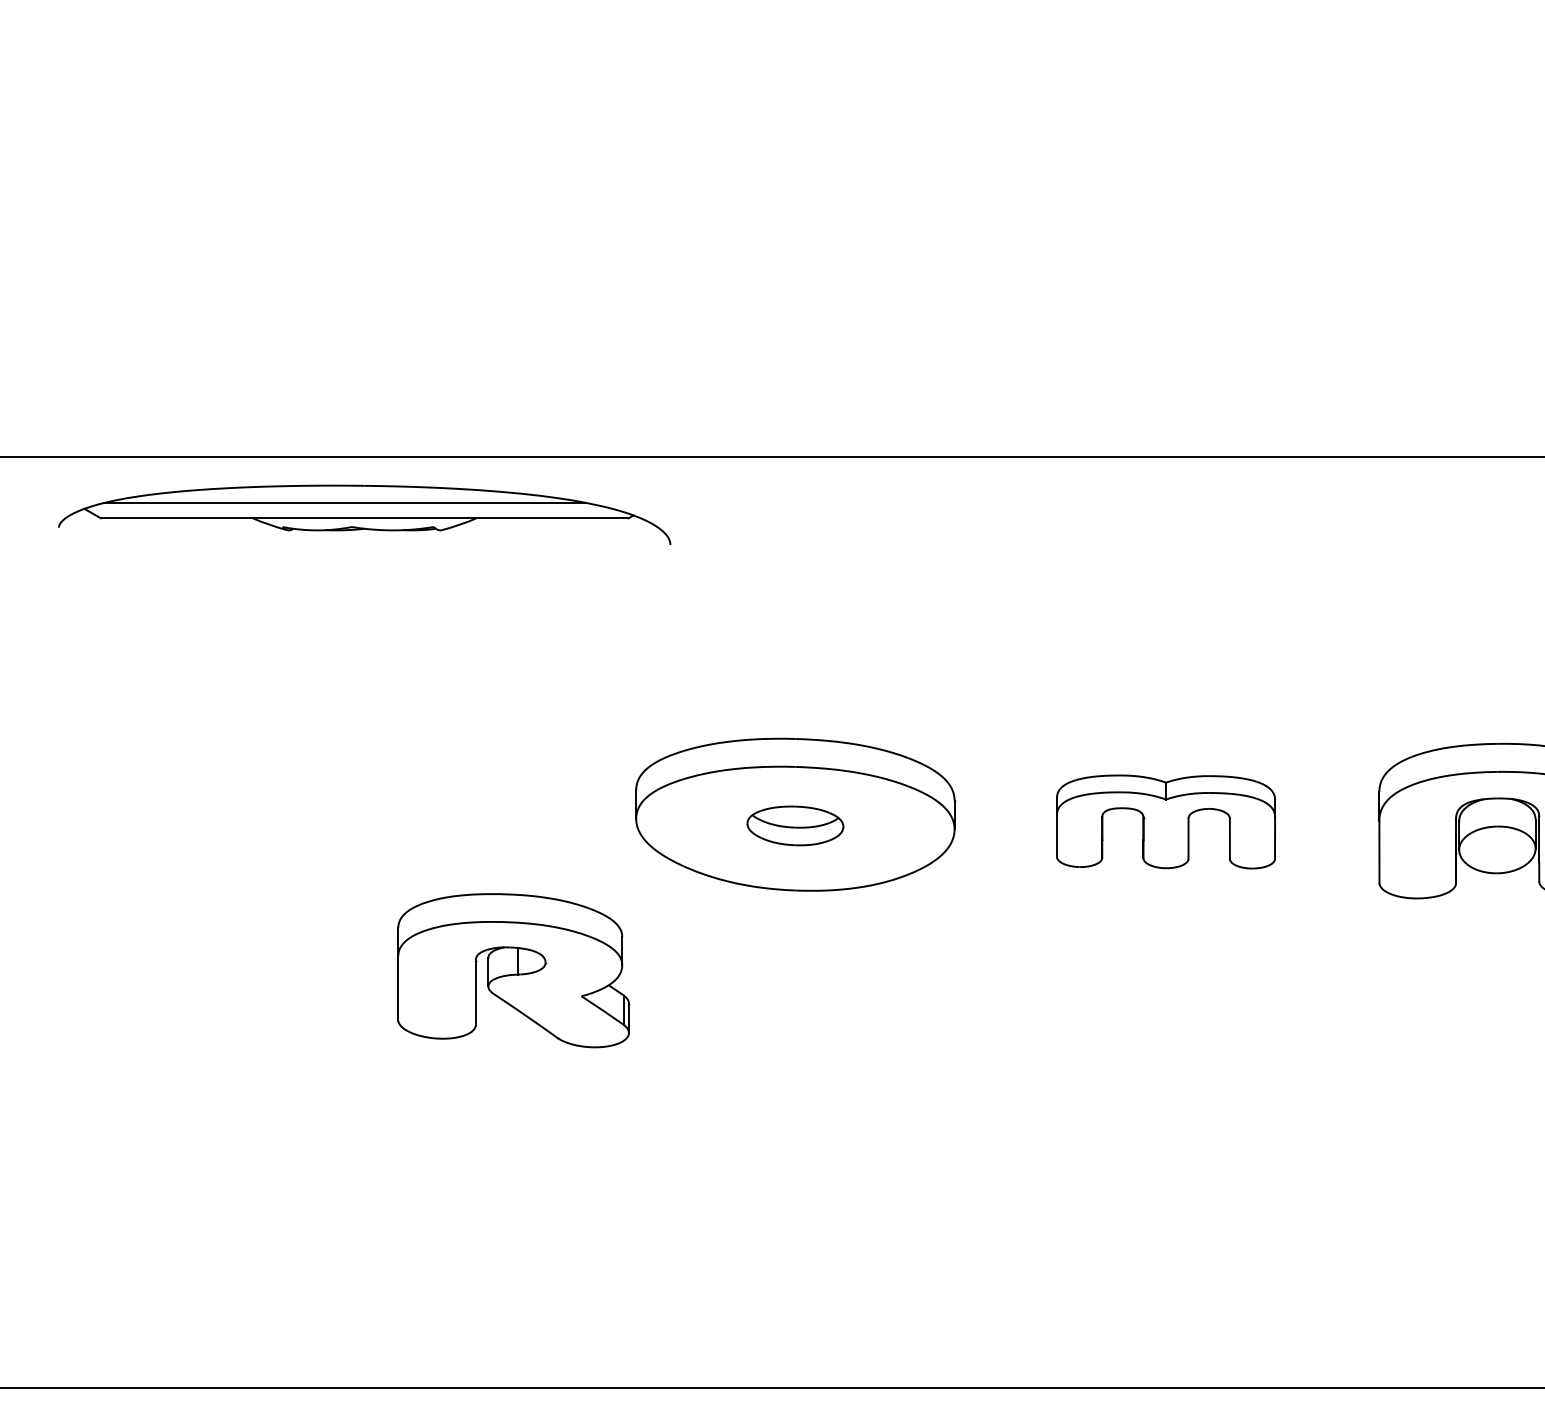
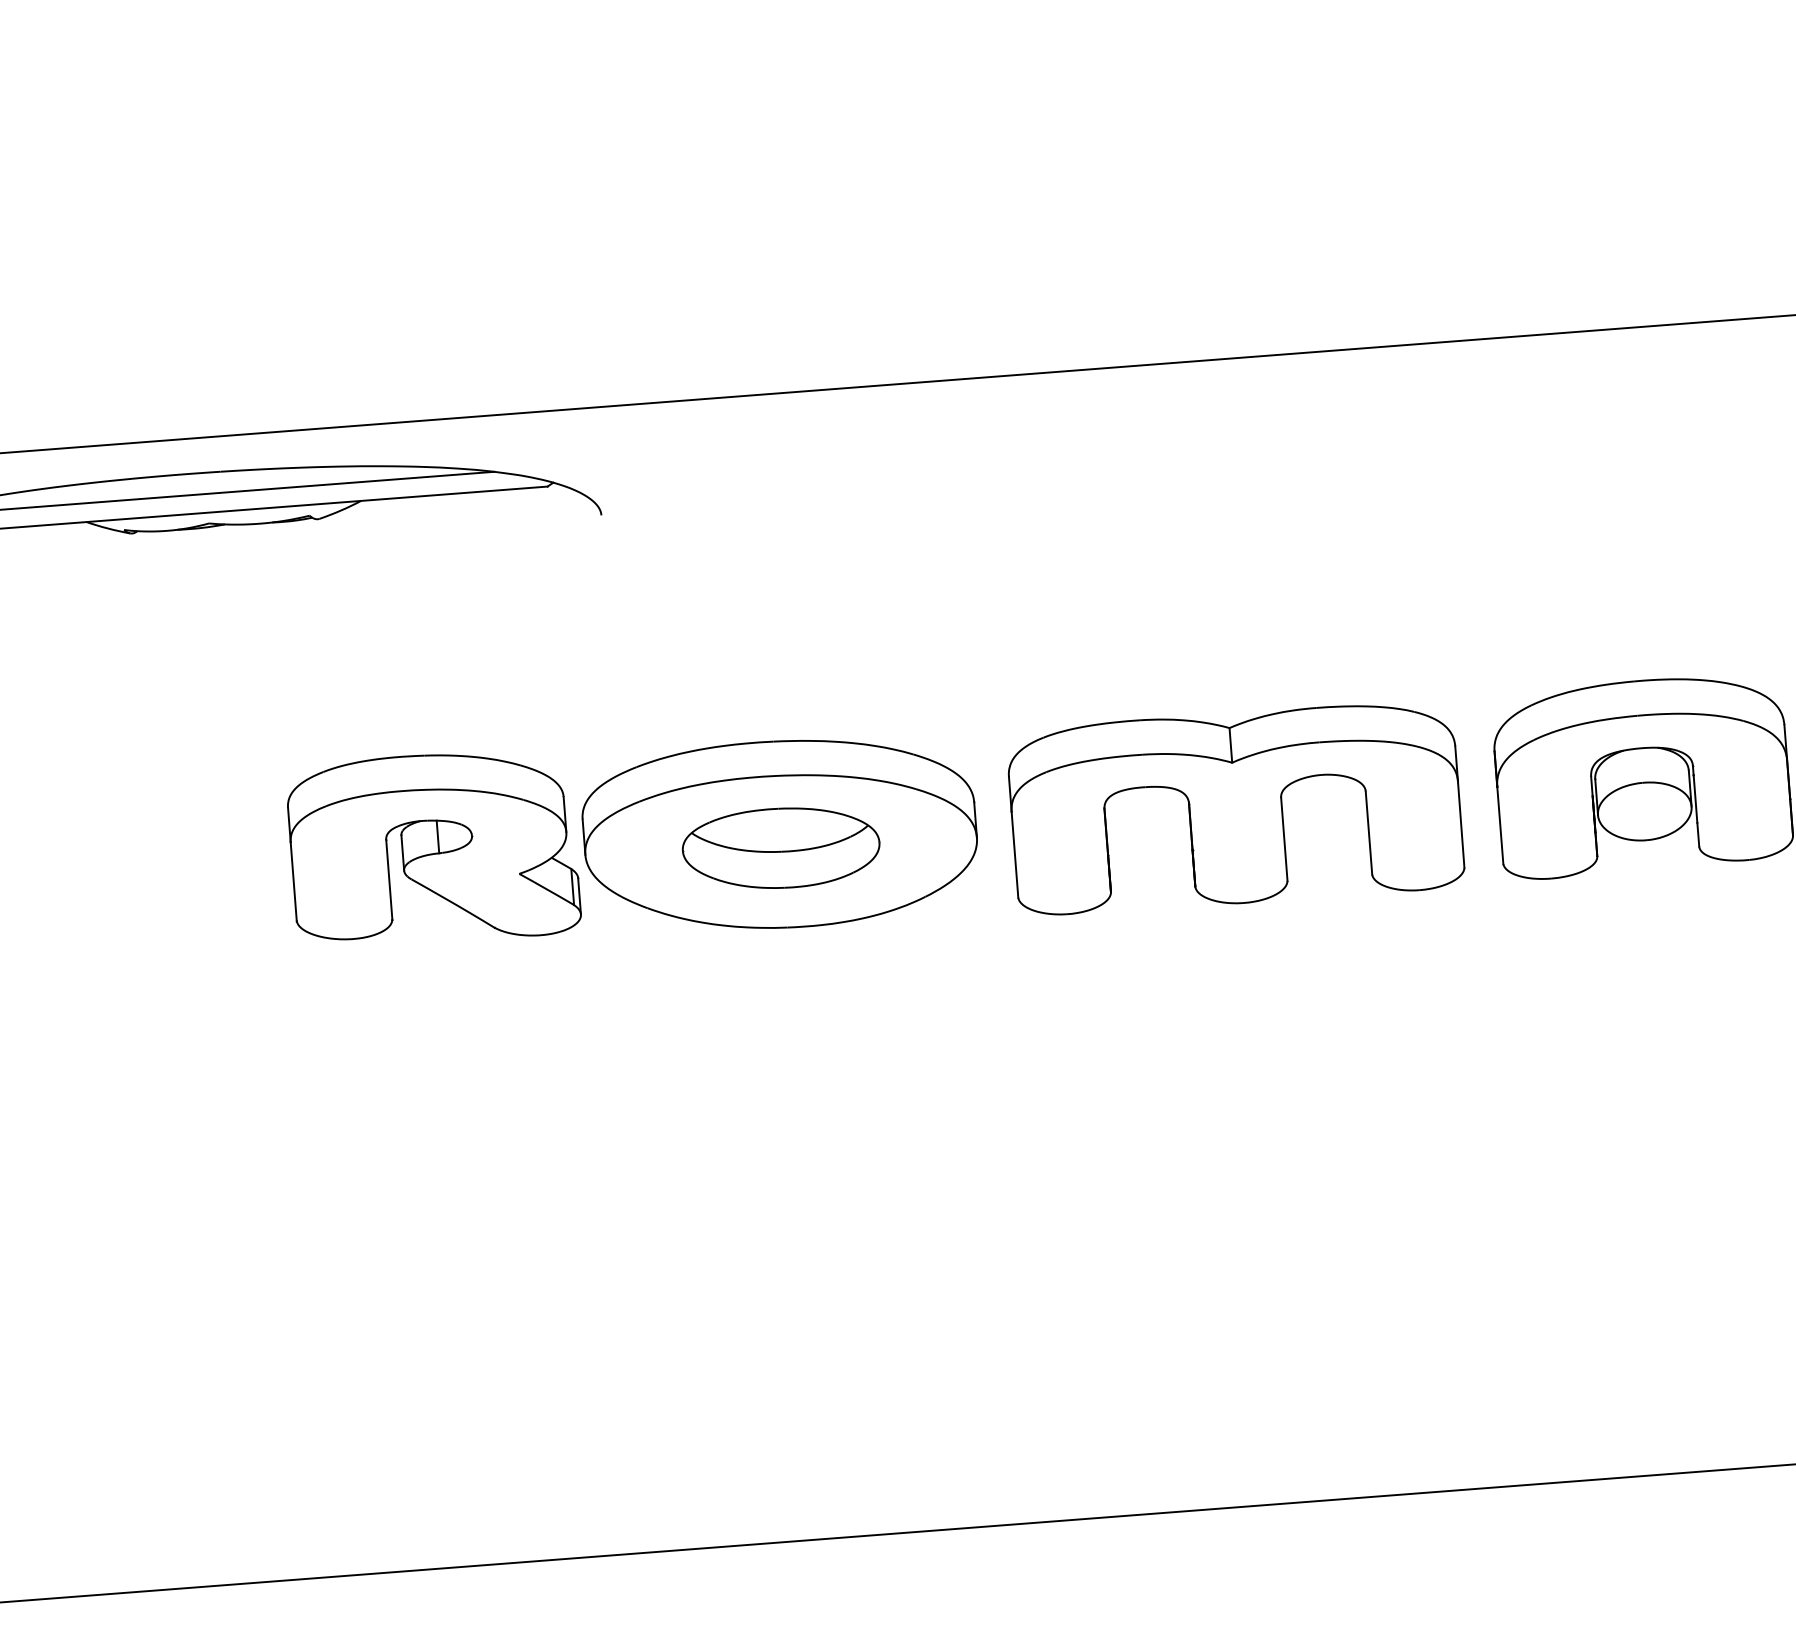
part: (1165, 821) -> (1234, 807), size x1.67
part: (795, 825) -> (781, 847), size x1.67
part: (513, 970) -> (433, 848), moved

